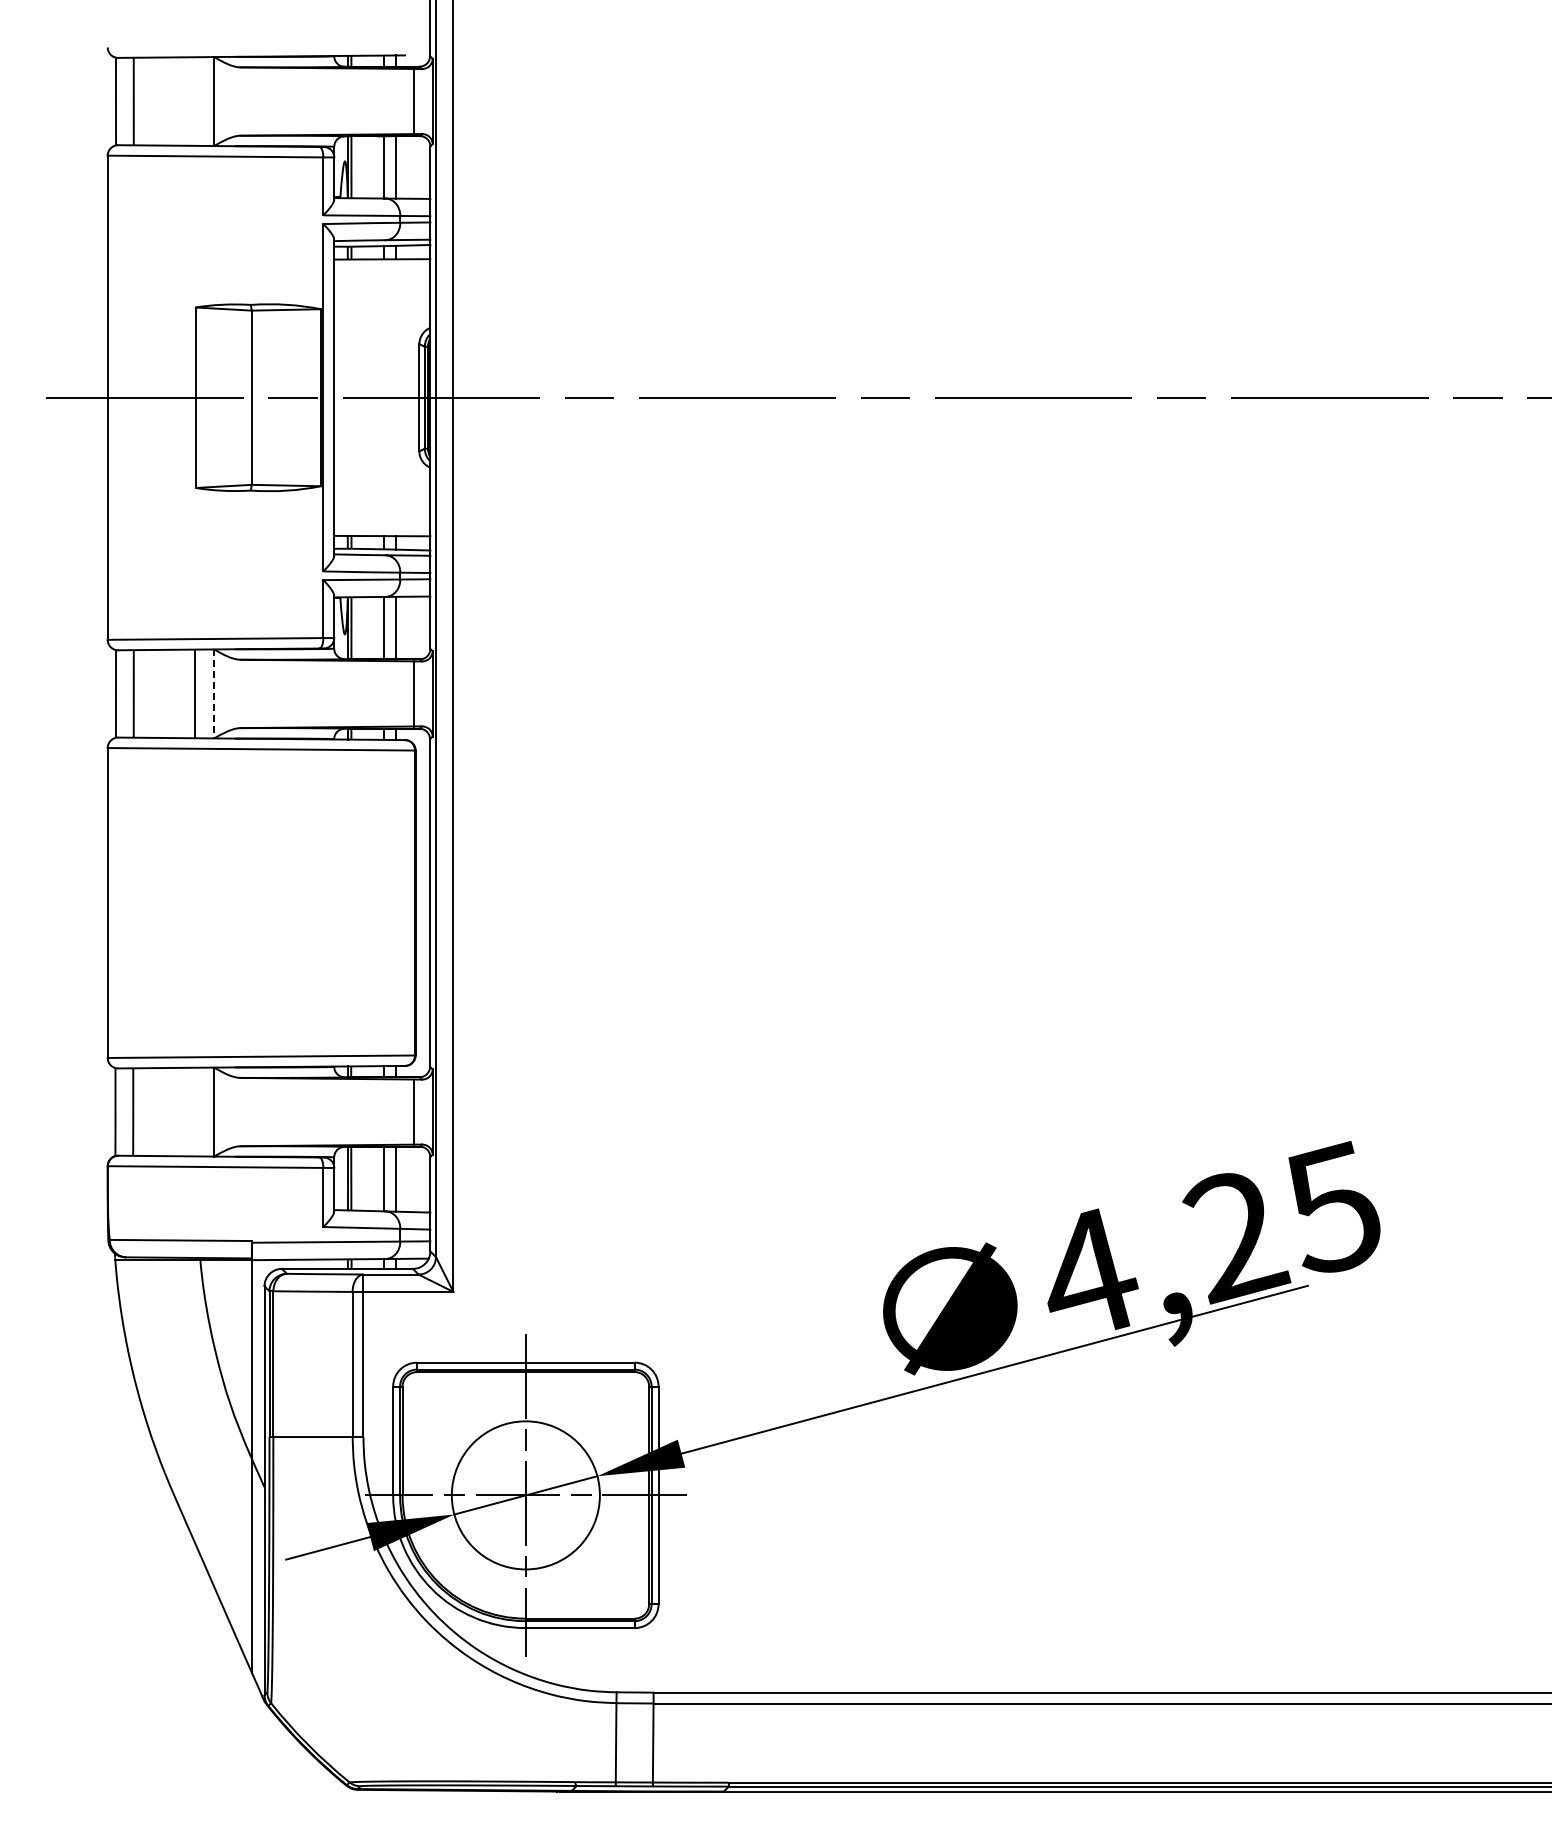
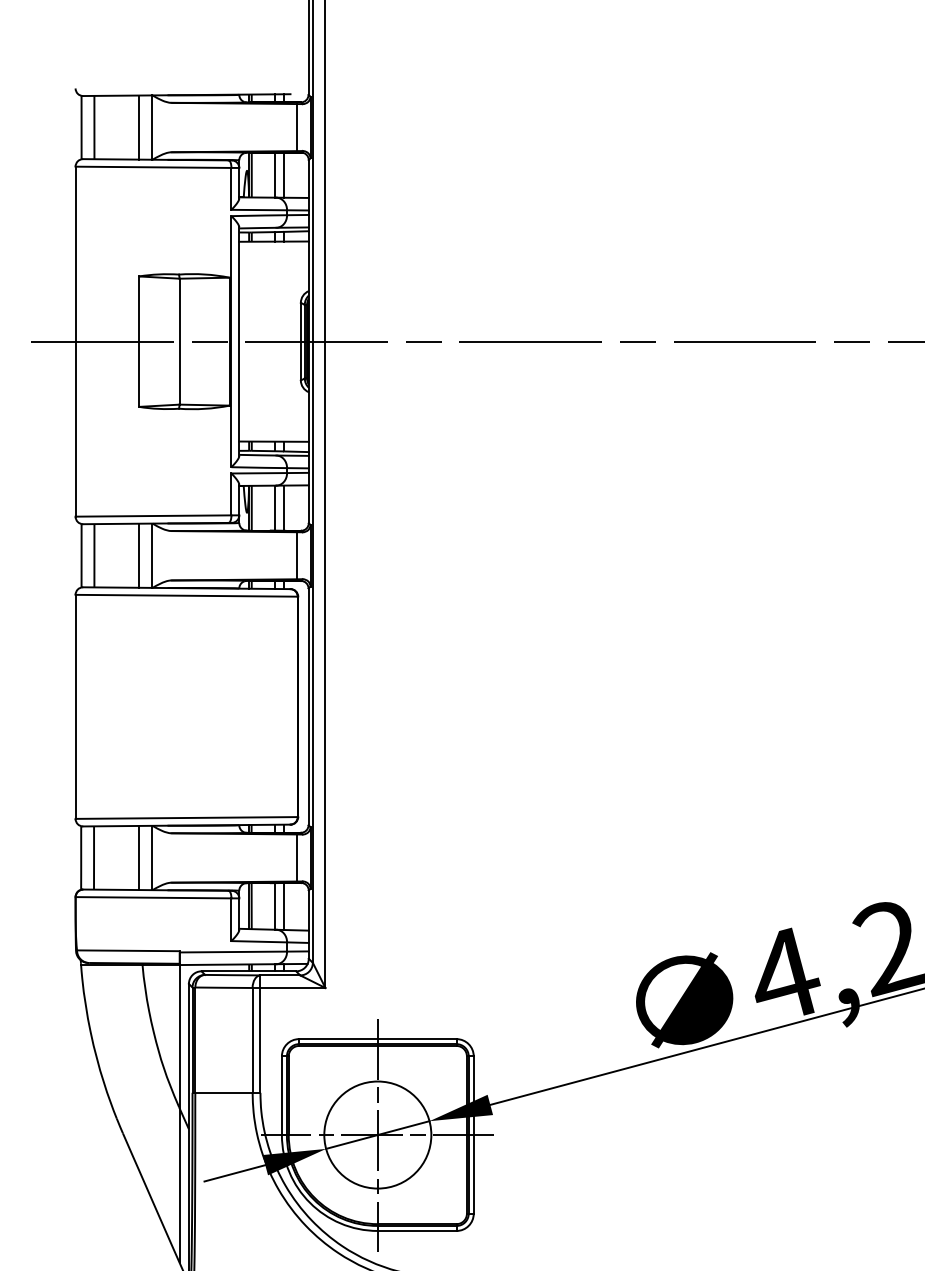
line: (194, 101) -> (138, 127), added
line: (213, 694) -> (152, 556), dashed -> solid
line: (194, 1111) -> (138, 857), added

